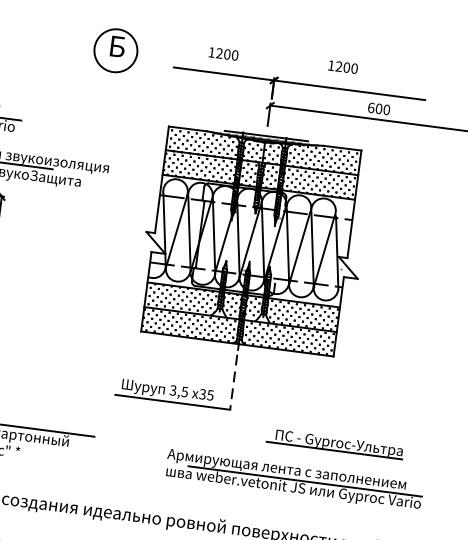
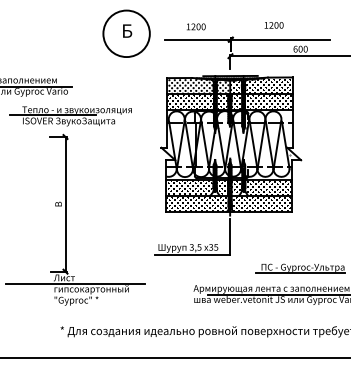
circle: (115, 50) -> (126, 33), size x1.67
line: (234, 383) -> (230, 237), dashed -> solid

